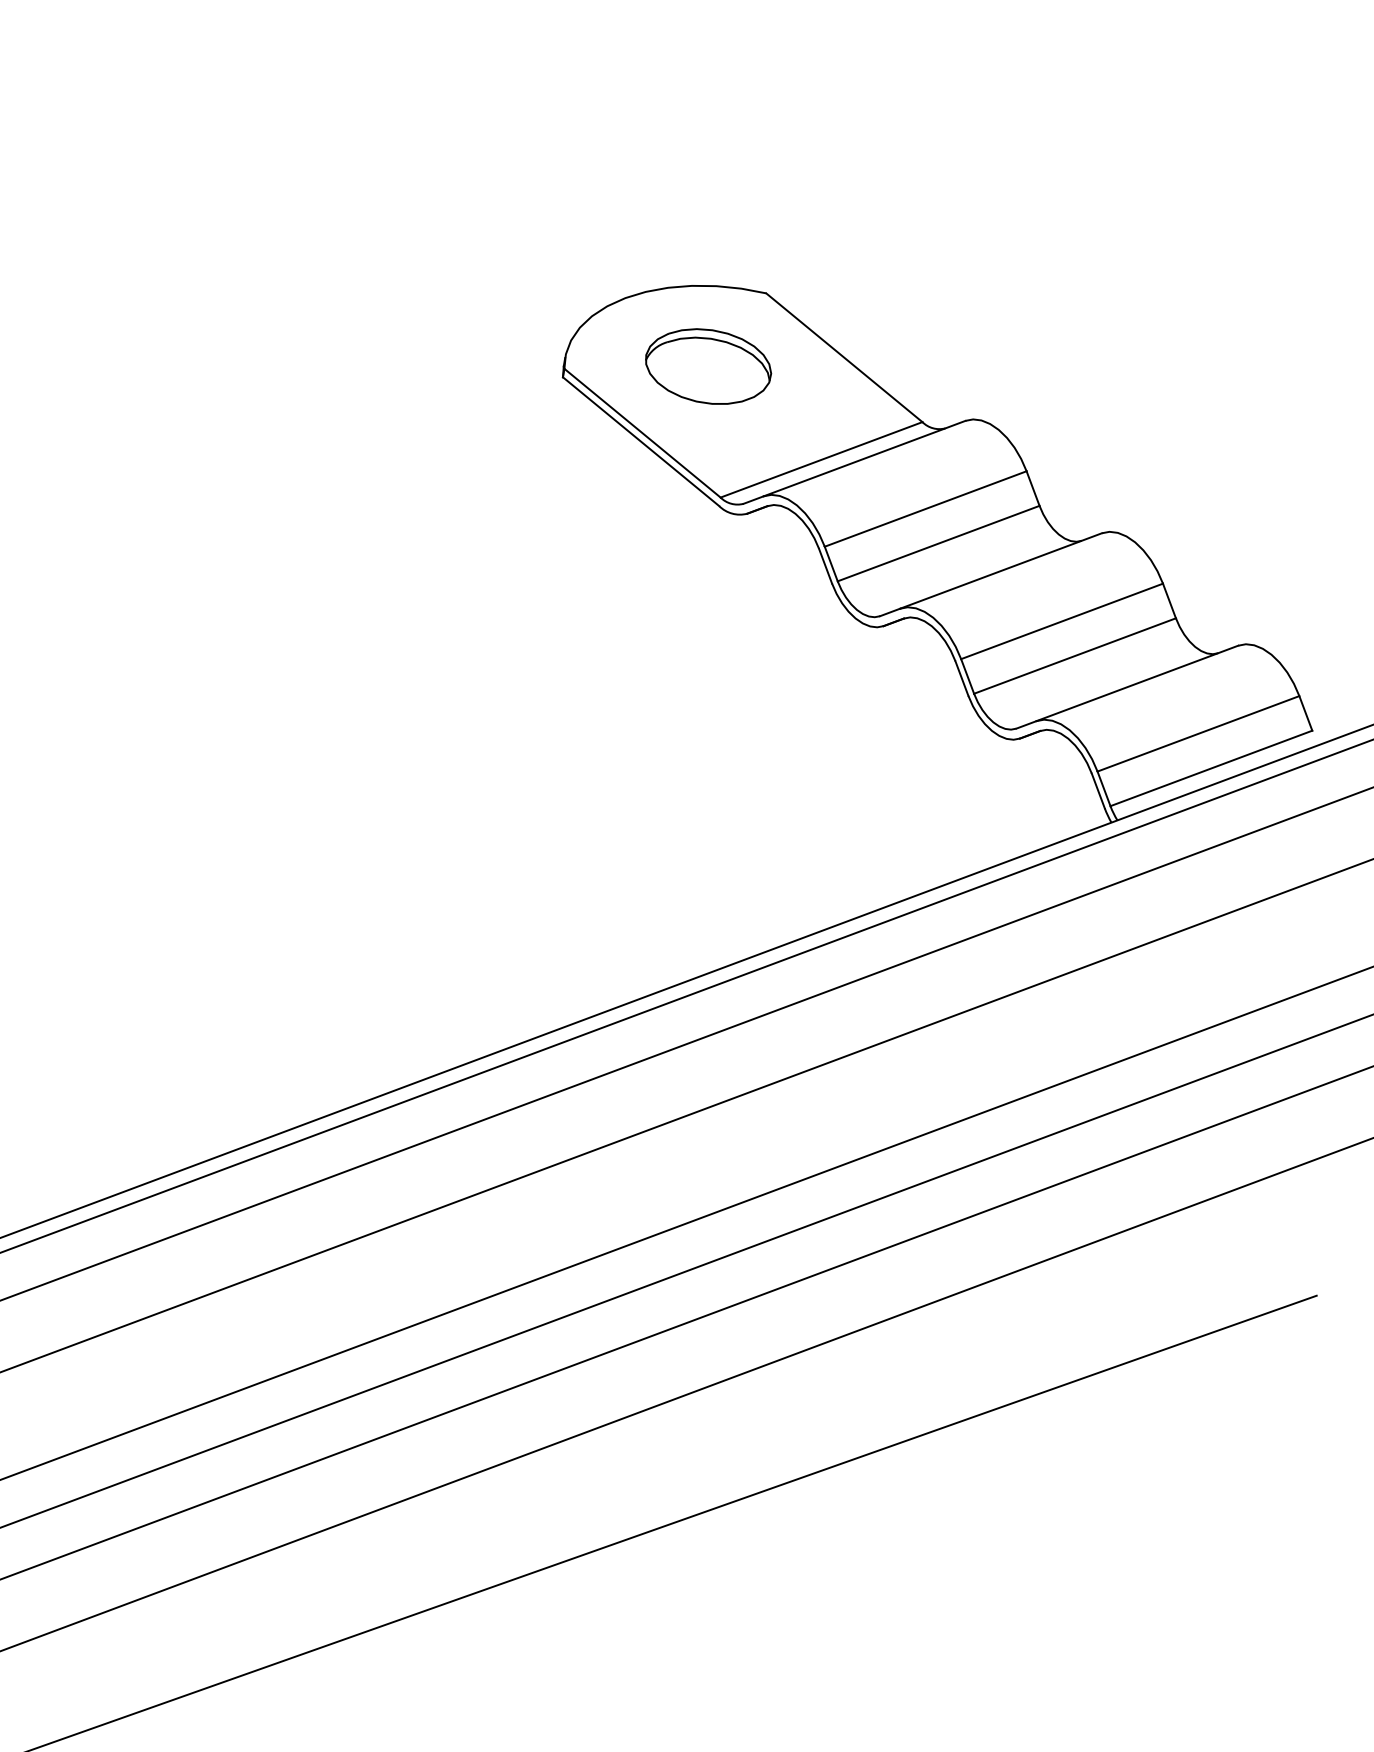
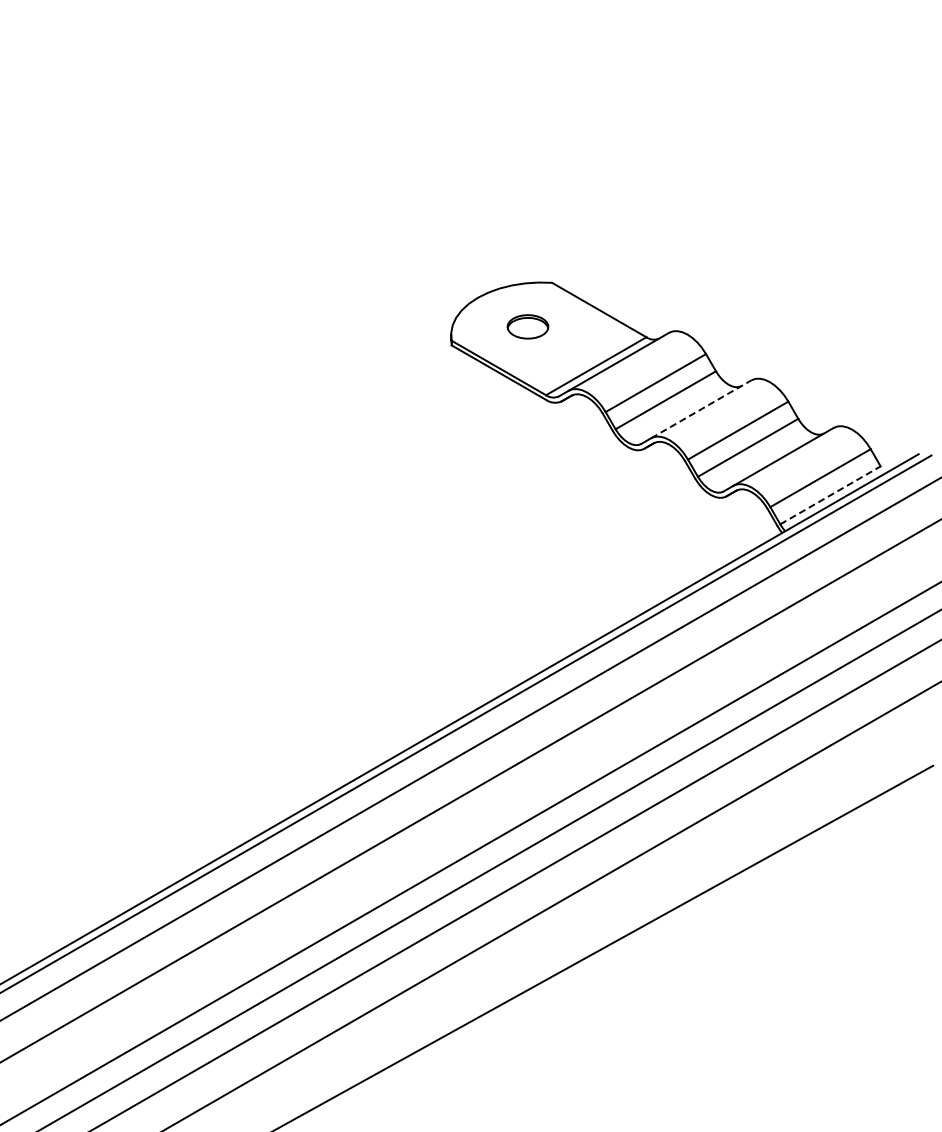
part: (707, 365) -> (527, 326), size x0.6
line: (1001, 571) -> (701, 409), solid -> dashed
line: (1211, 768) -> (830, 495), solid -> dashed

